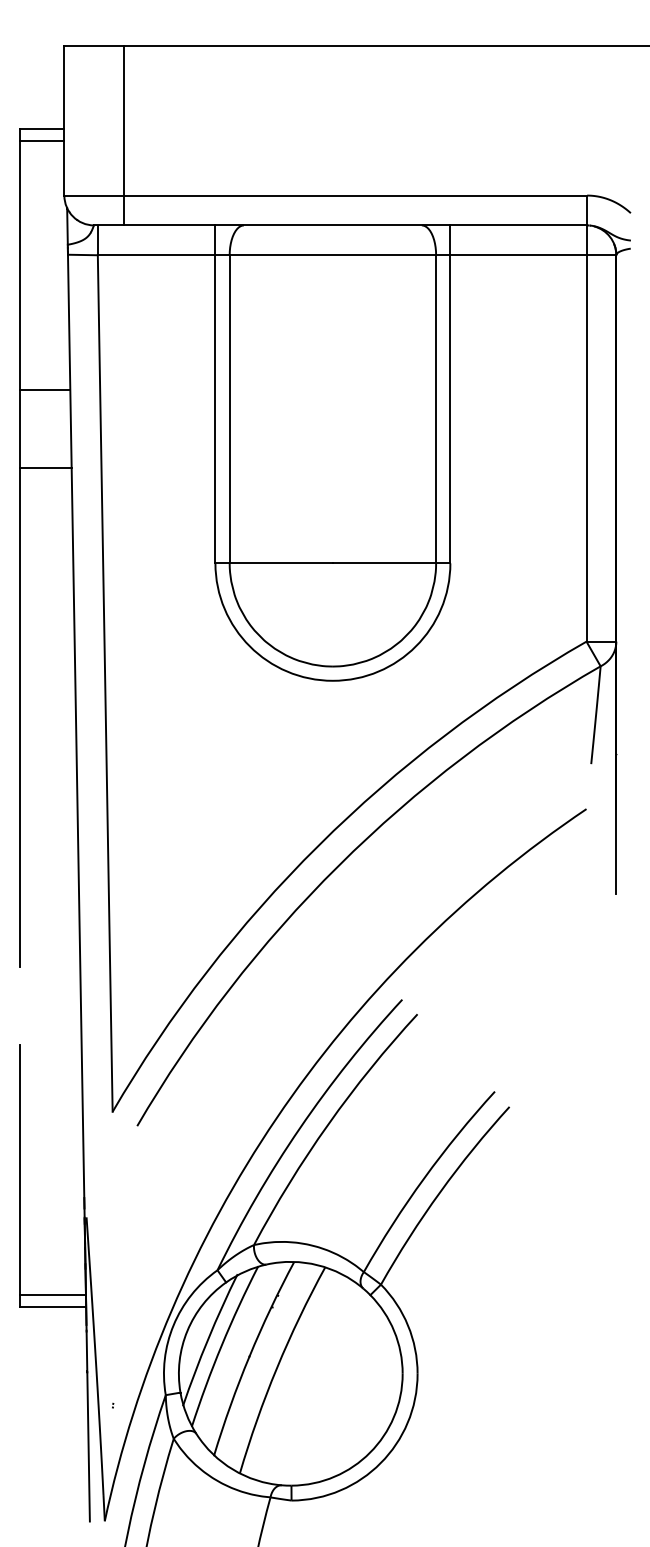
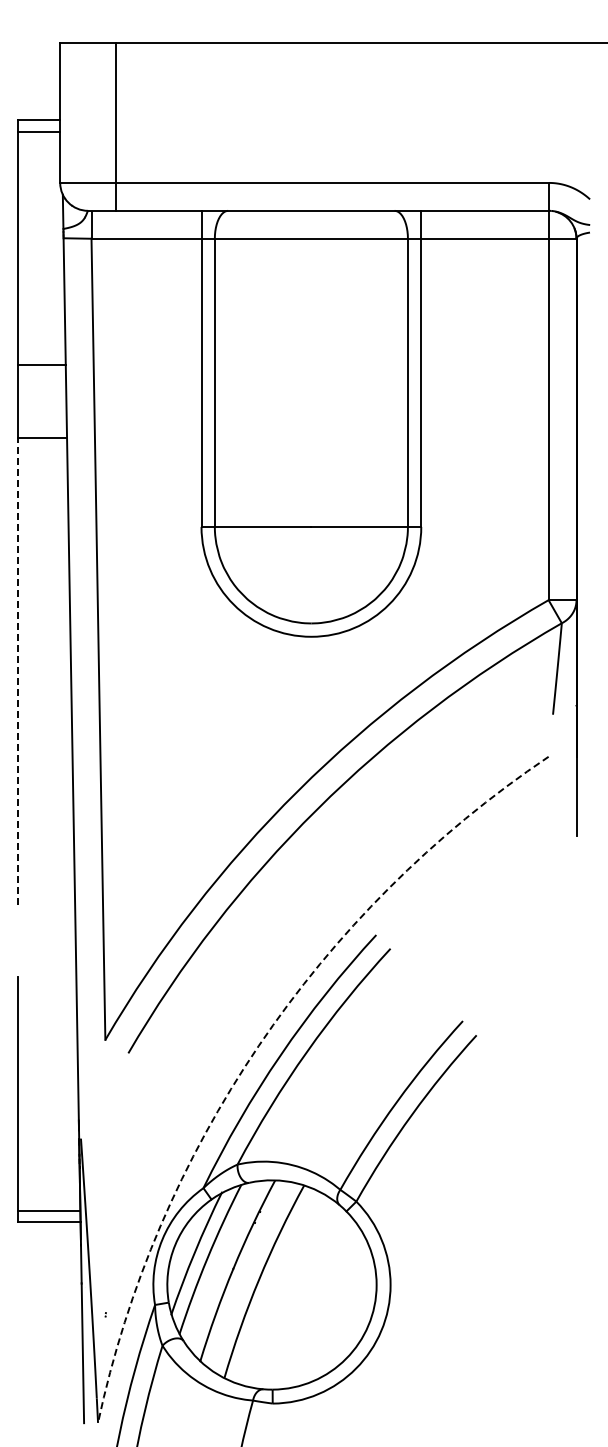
line: (19, 717) -> (18, 671), solid -> dashed
arc: (276, 1118) -> (258, 1046), solid -> dashed

